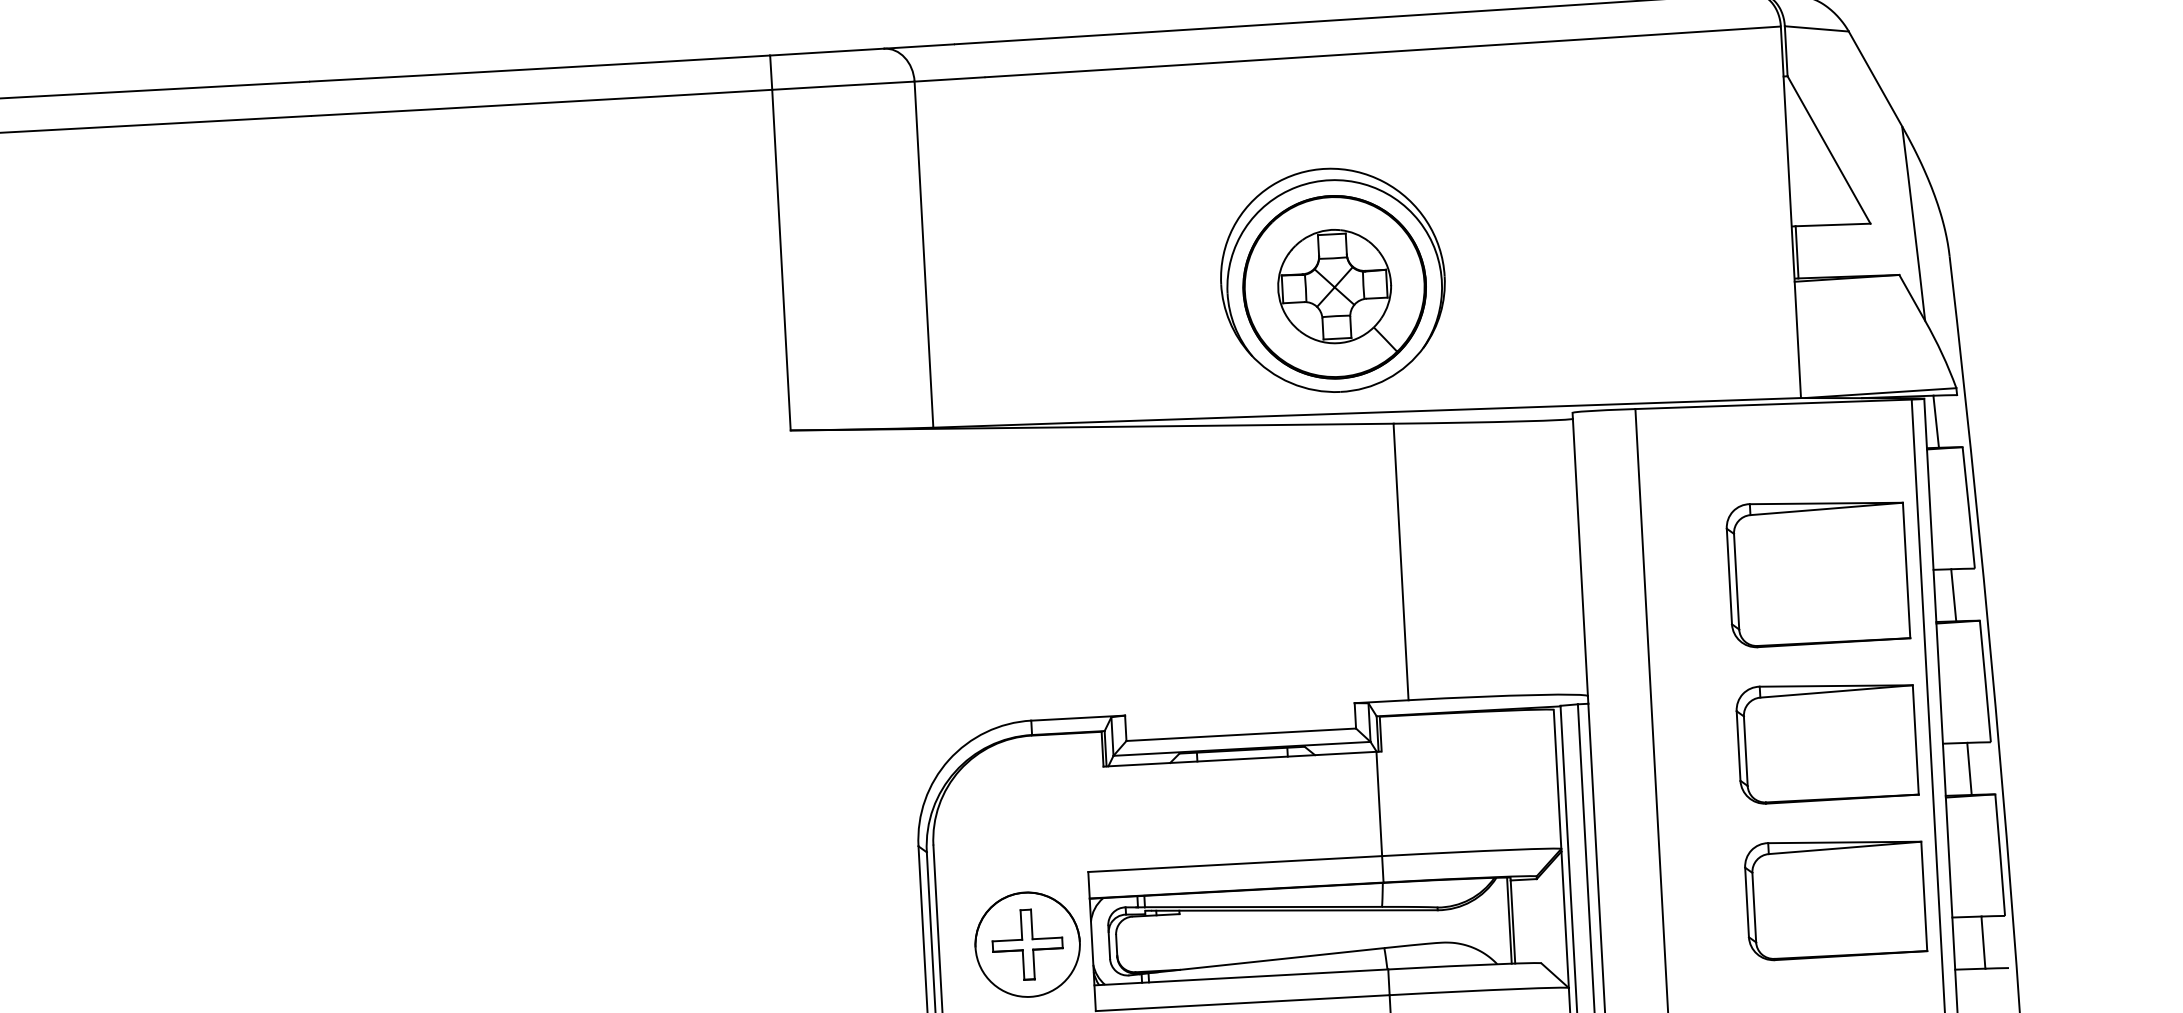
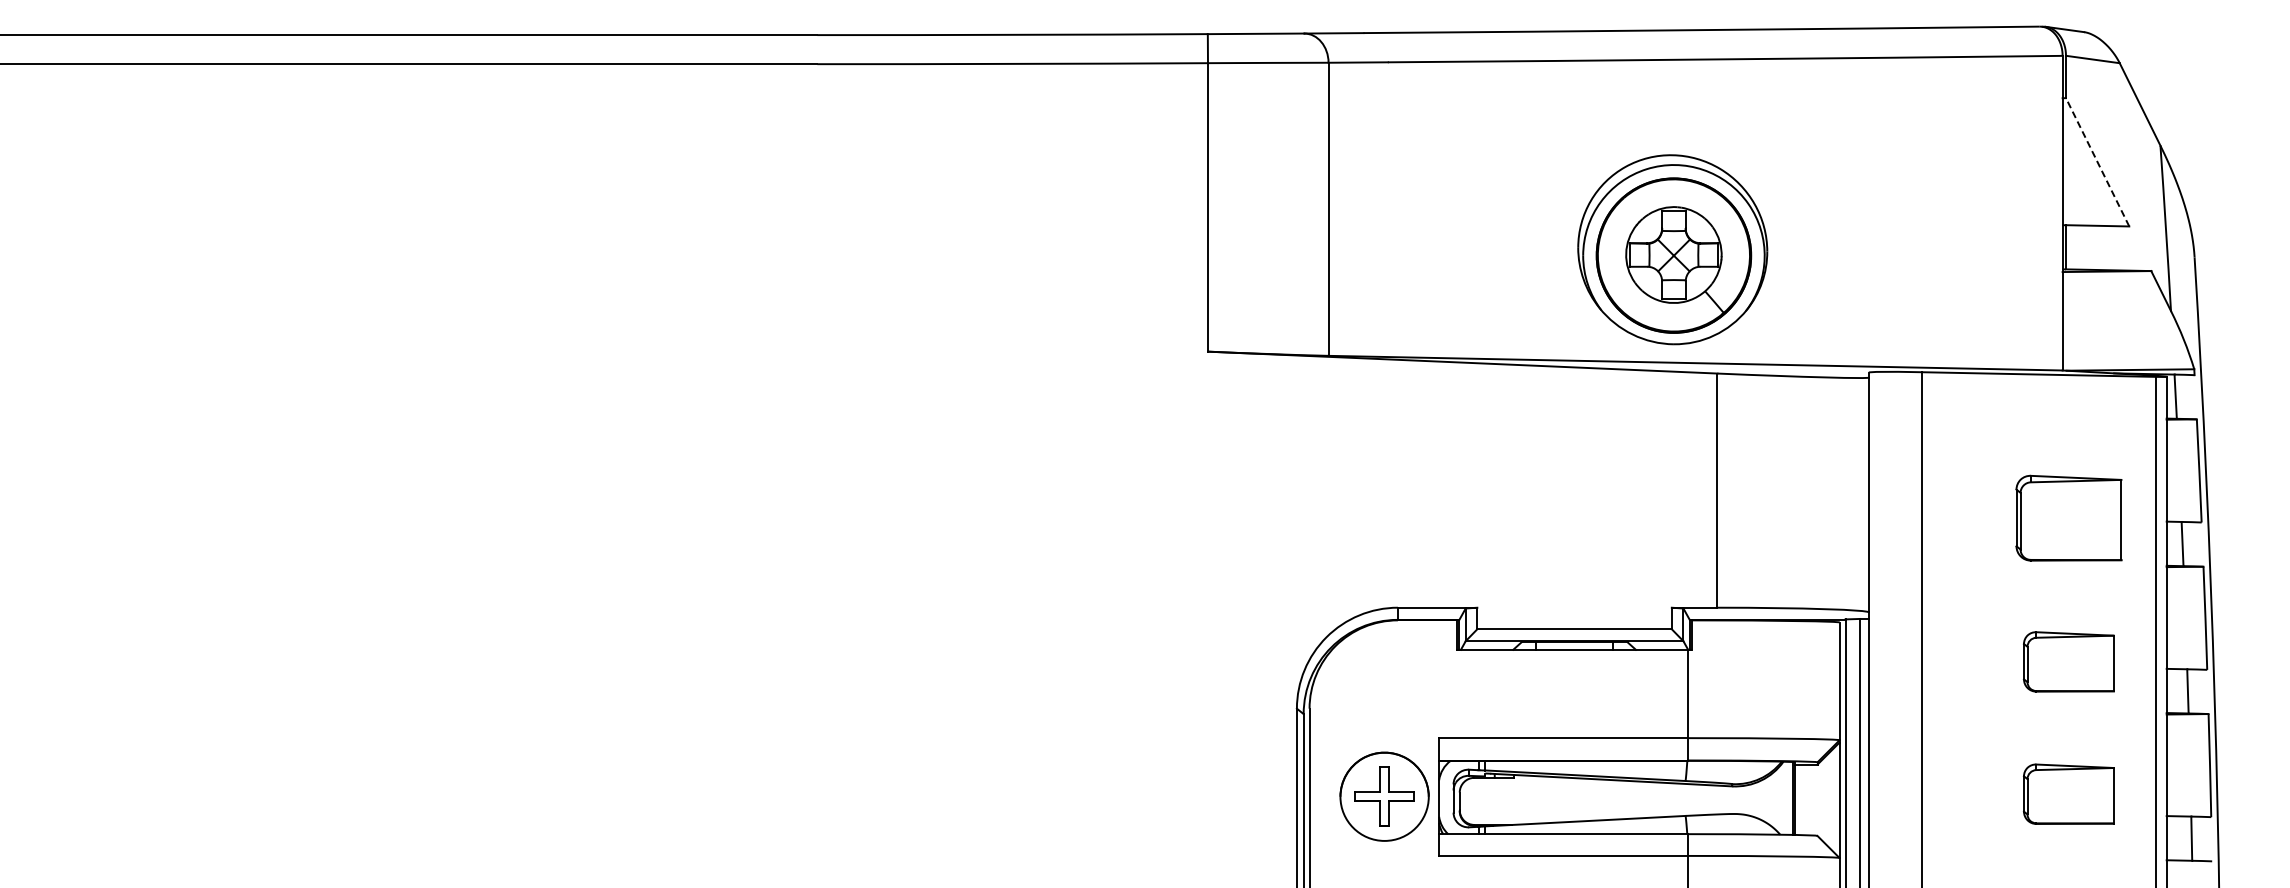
line: (1828, 150) -> (2097, 162), solid -> dashed
part: (1817, 571) -> (2068, 517), size x0.7
part: (1826, 741) -> (2068, 661), size x0.6
part: (1834, 897) -> (2068, 793), size x0.6

